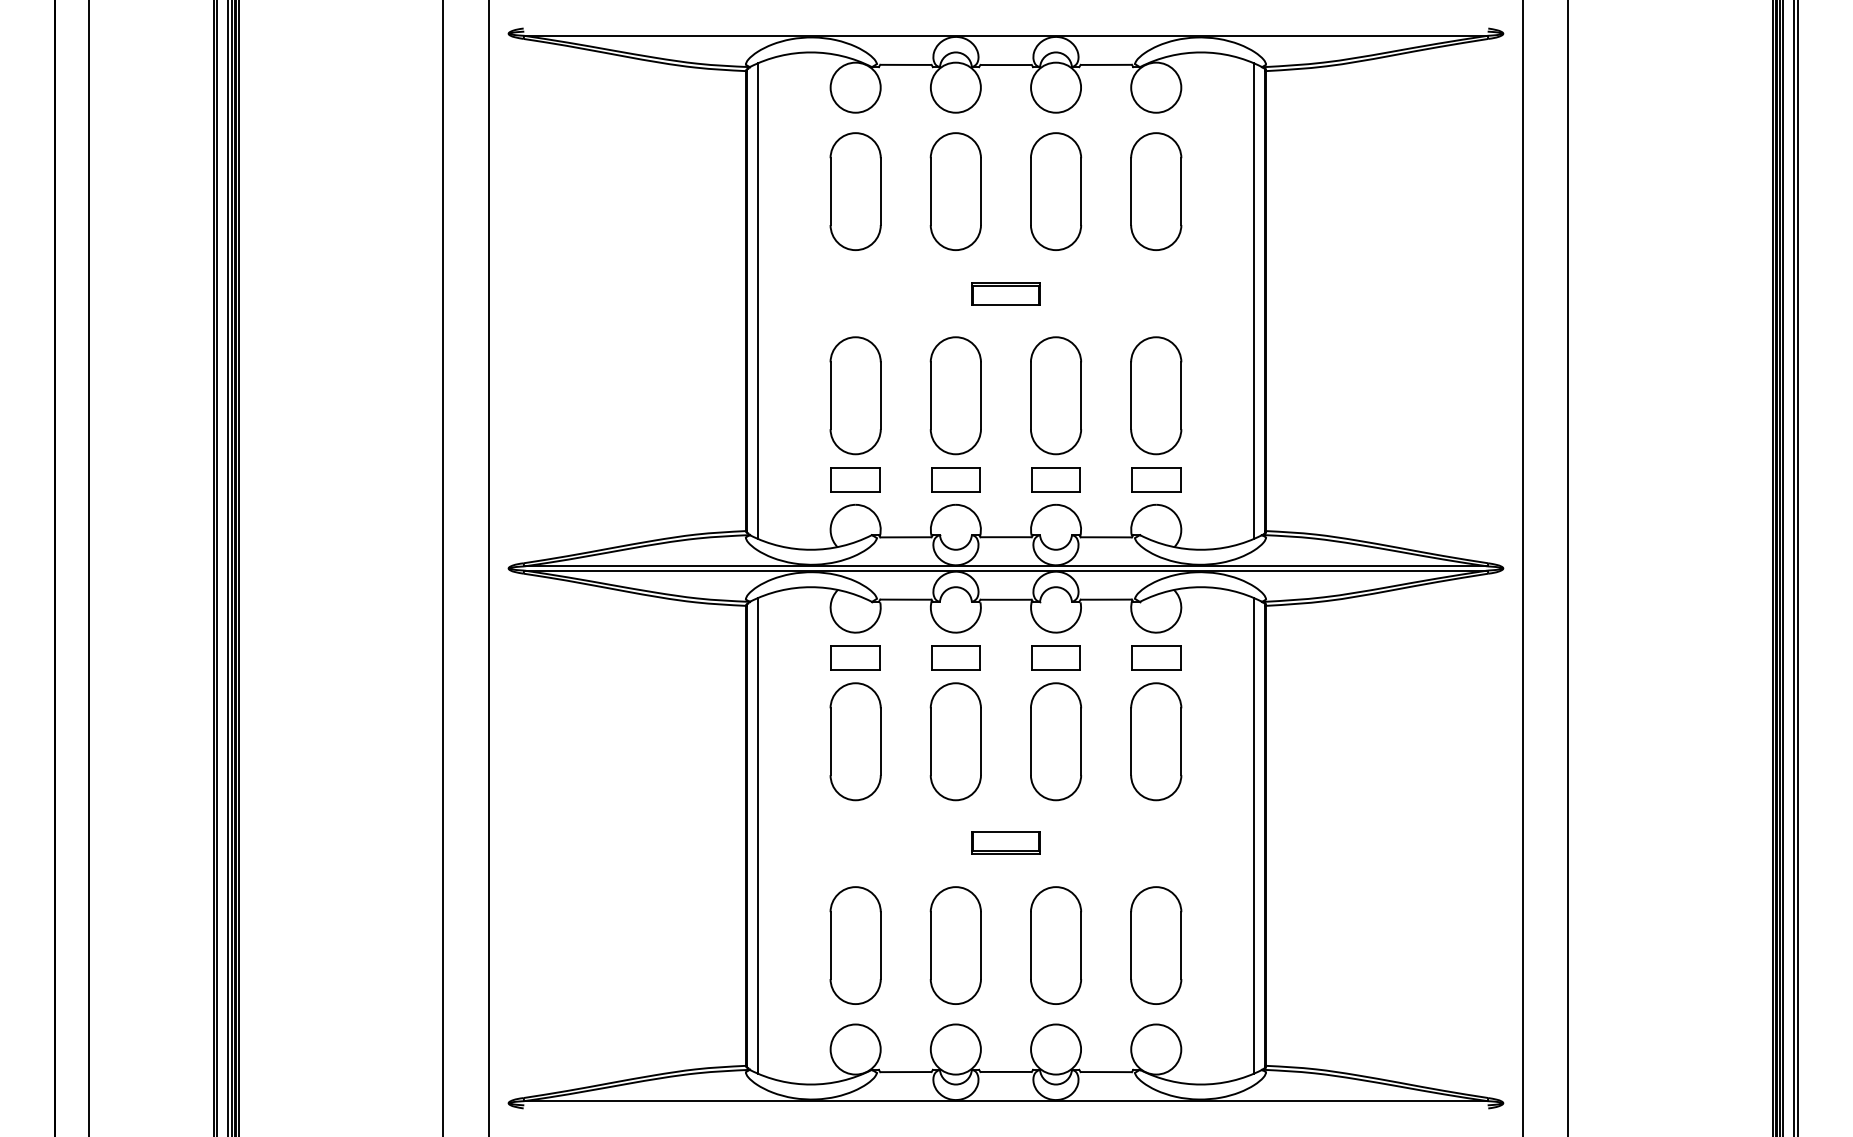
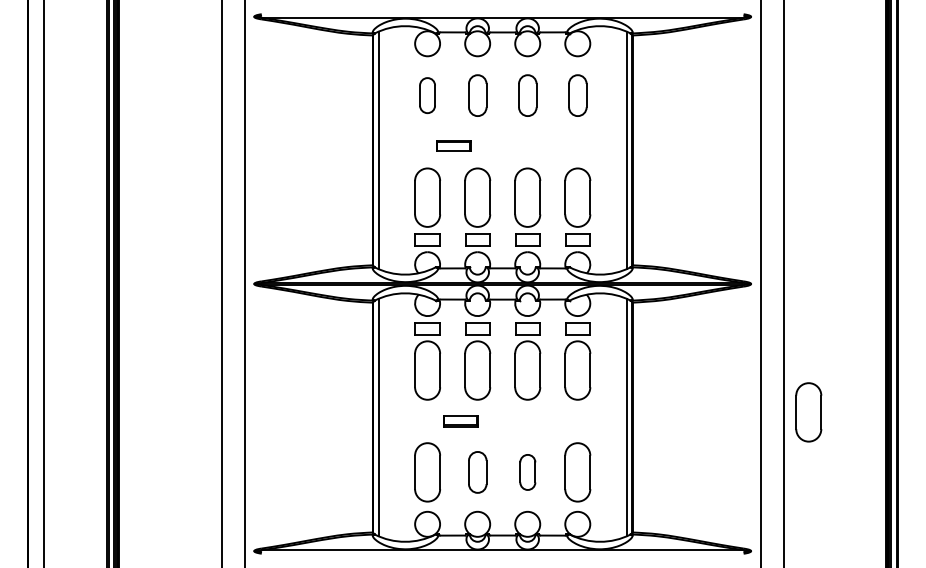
part: (855, 191) -> (427, 95), size x0.6
part: (955, 191) -> (477, 95), size x0.7
part: (1055, 191) -> (527, 95), size x0.7
part: (1155, 191) -> (577, 95), size x0.7
part: (1005, 293) -> (453, 145), moved
part: (1618, 825) -> (808, 412), added
part: (1005, 843) -> (460, 421), moved
part: (955, 945) -> (477, 472), size x0.7
part: (1055, 945) -> (527, 472), size x0.6

